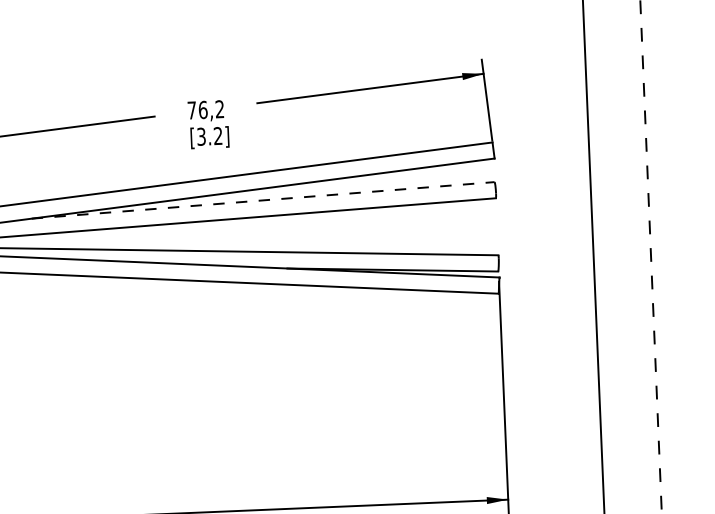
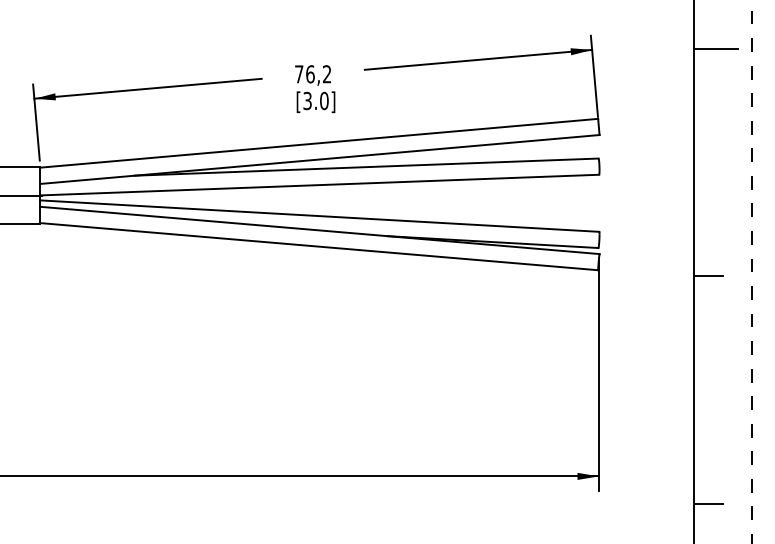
line: (606, 67) -> (715, 48), added
text: (218, 135) -> (324, 100), [3.2] -> [3.0]
line: (264, 200) -> (367, 167), dashed -> solid
line: (609, 295) -> (708, 276), added

